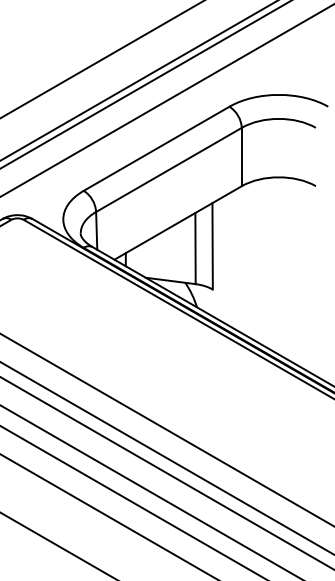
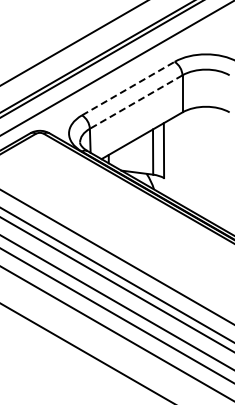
line: (156, 148) -> (128, 88), solid -> dashed
line: (167, 170) -> (135, 102), solid -> dashed

